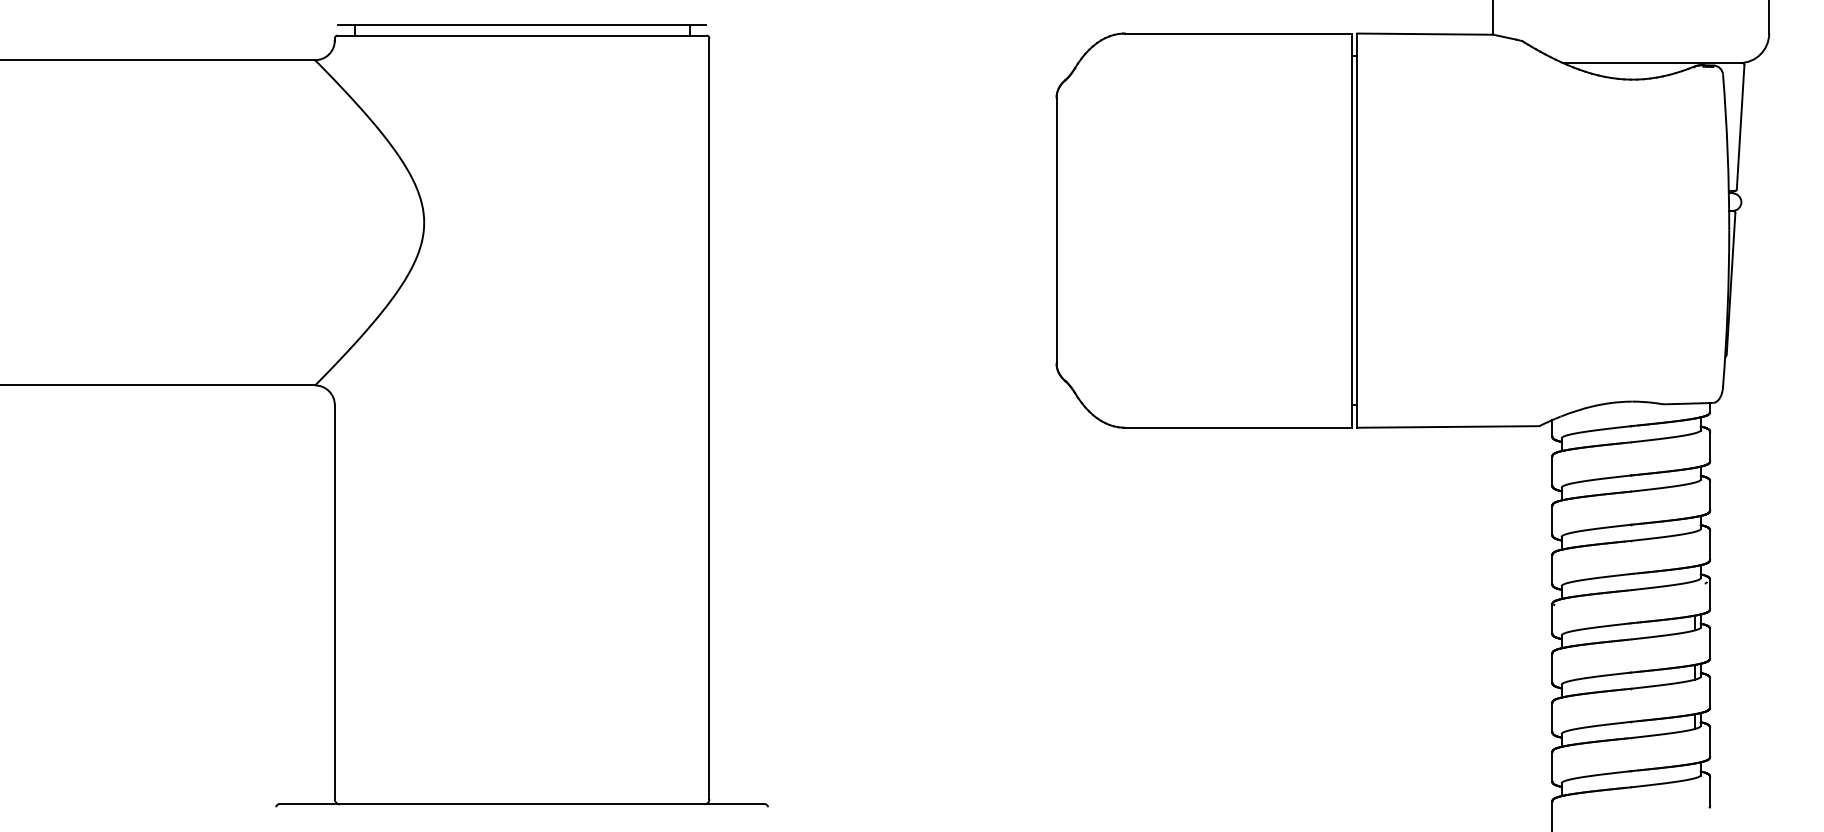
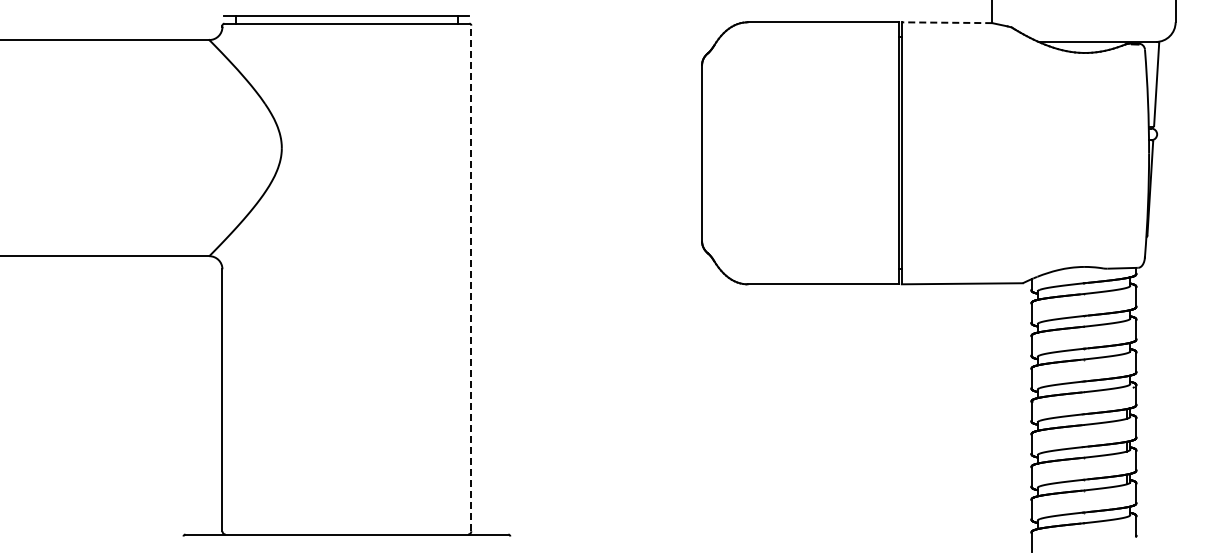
line: (1424, 33) -> (946, 22), solid -> dashed
line: (709, 419) -> (471, 278), solid -> dashed

